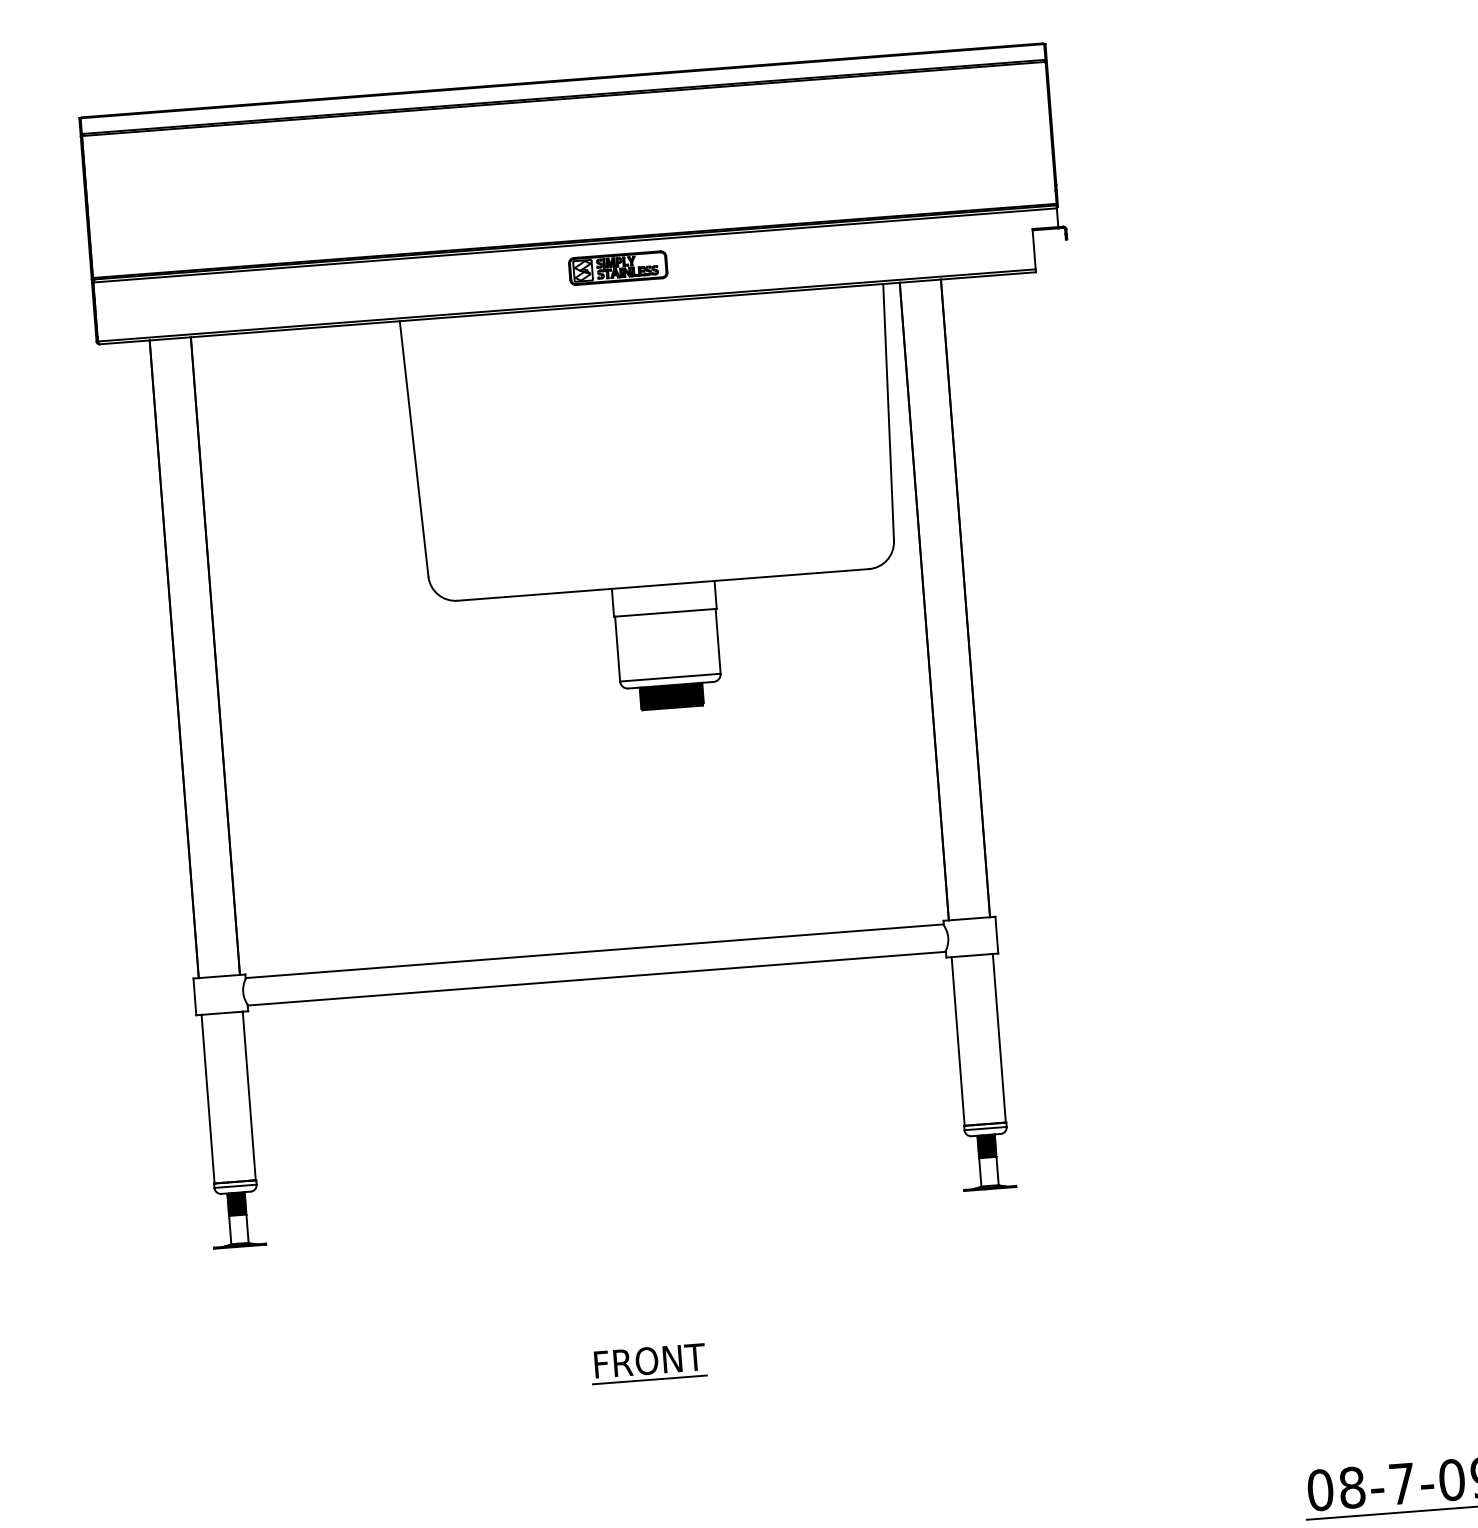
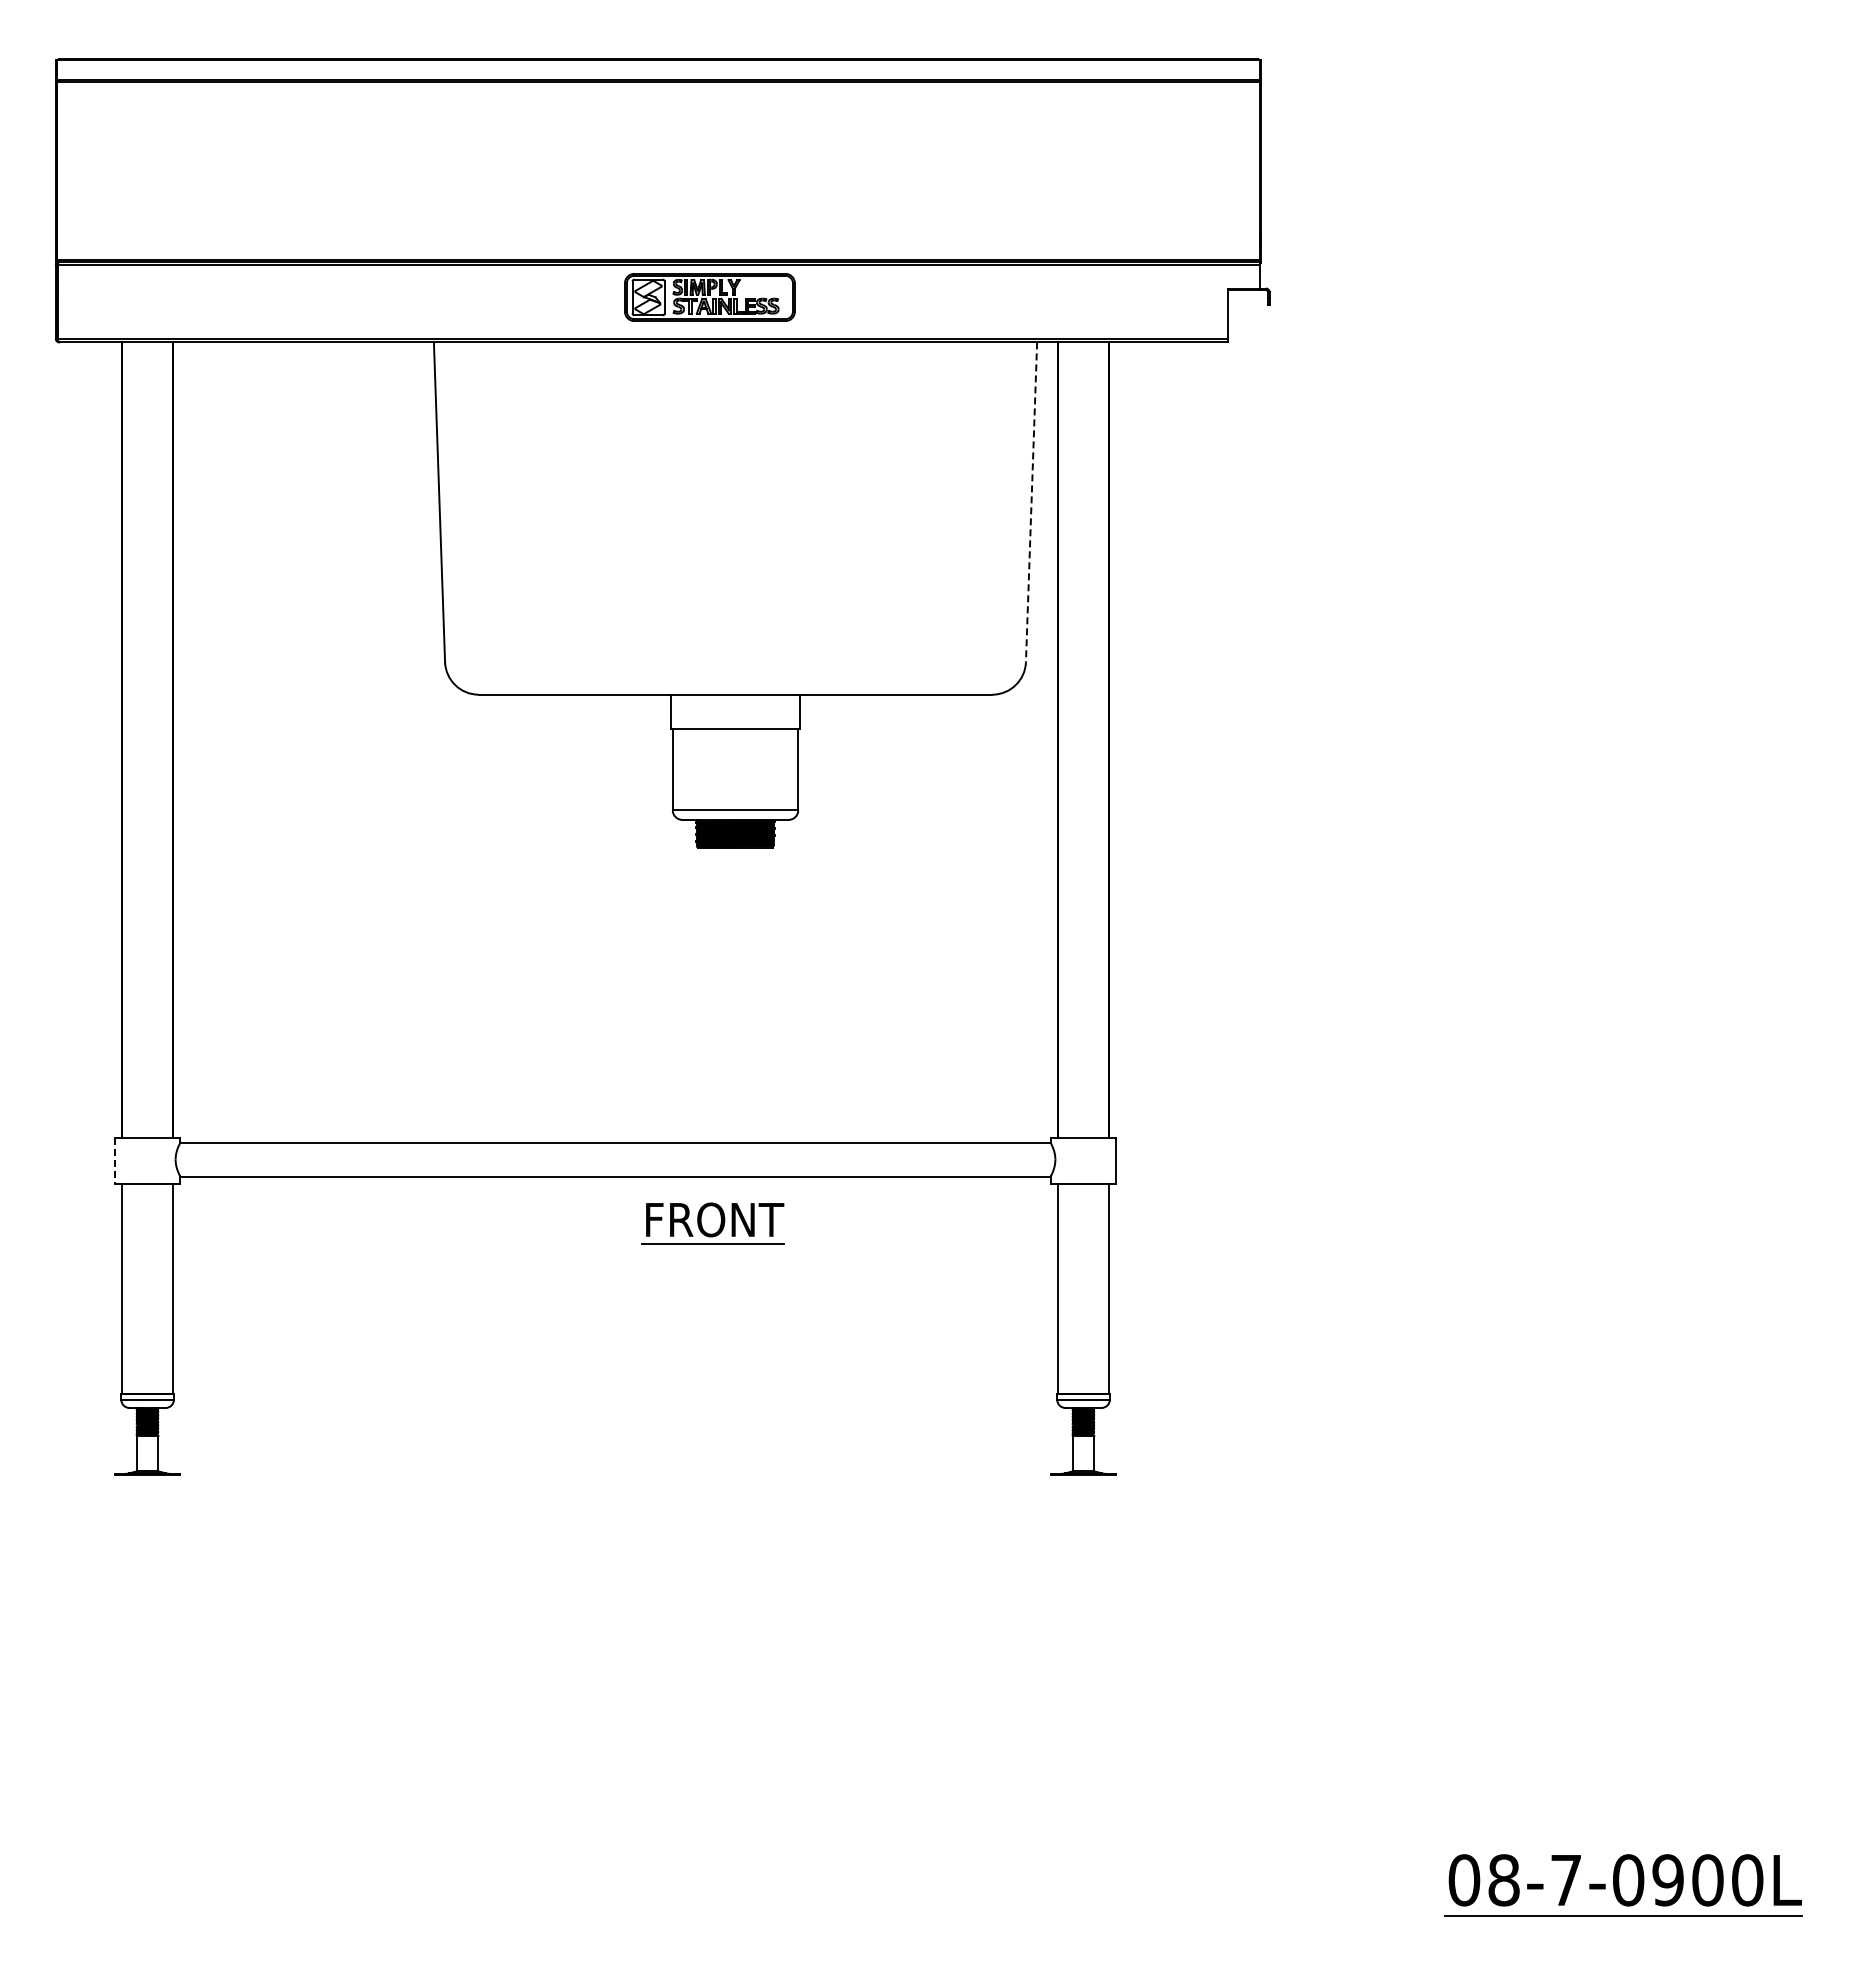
part: (617, 268) -> (709, 297), size x1.4
line: (888, 412) -> (1031, 502), solid -> dashed
line: (195, 997) -> (115, 1161), solid -> dashed
part: (648, 1363) -> (712, 1223), moved

